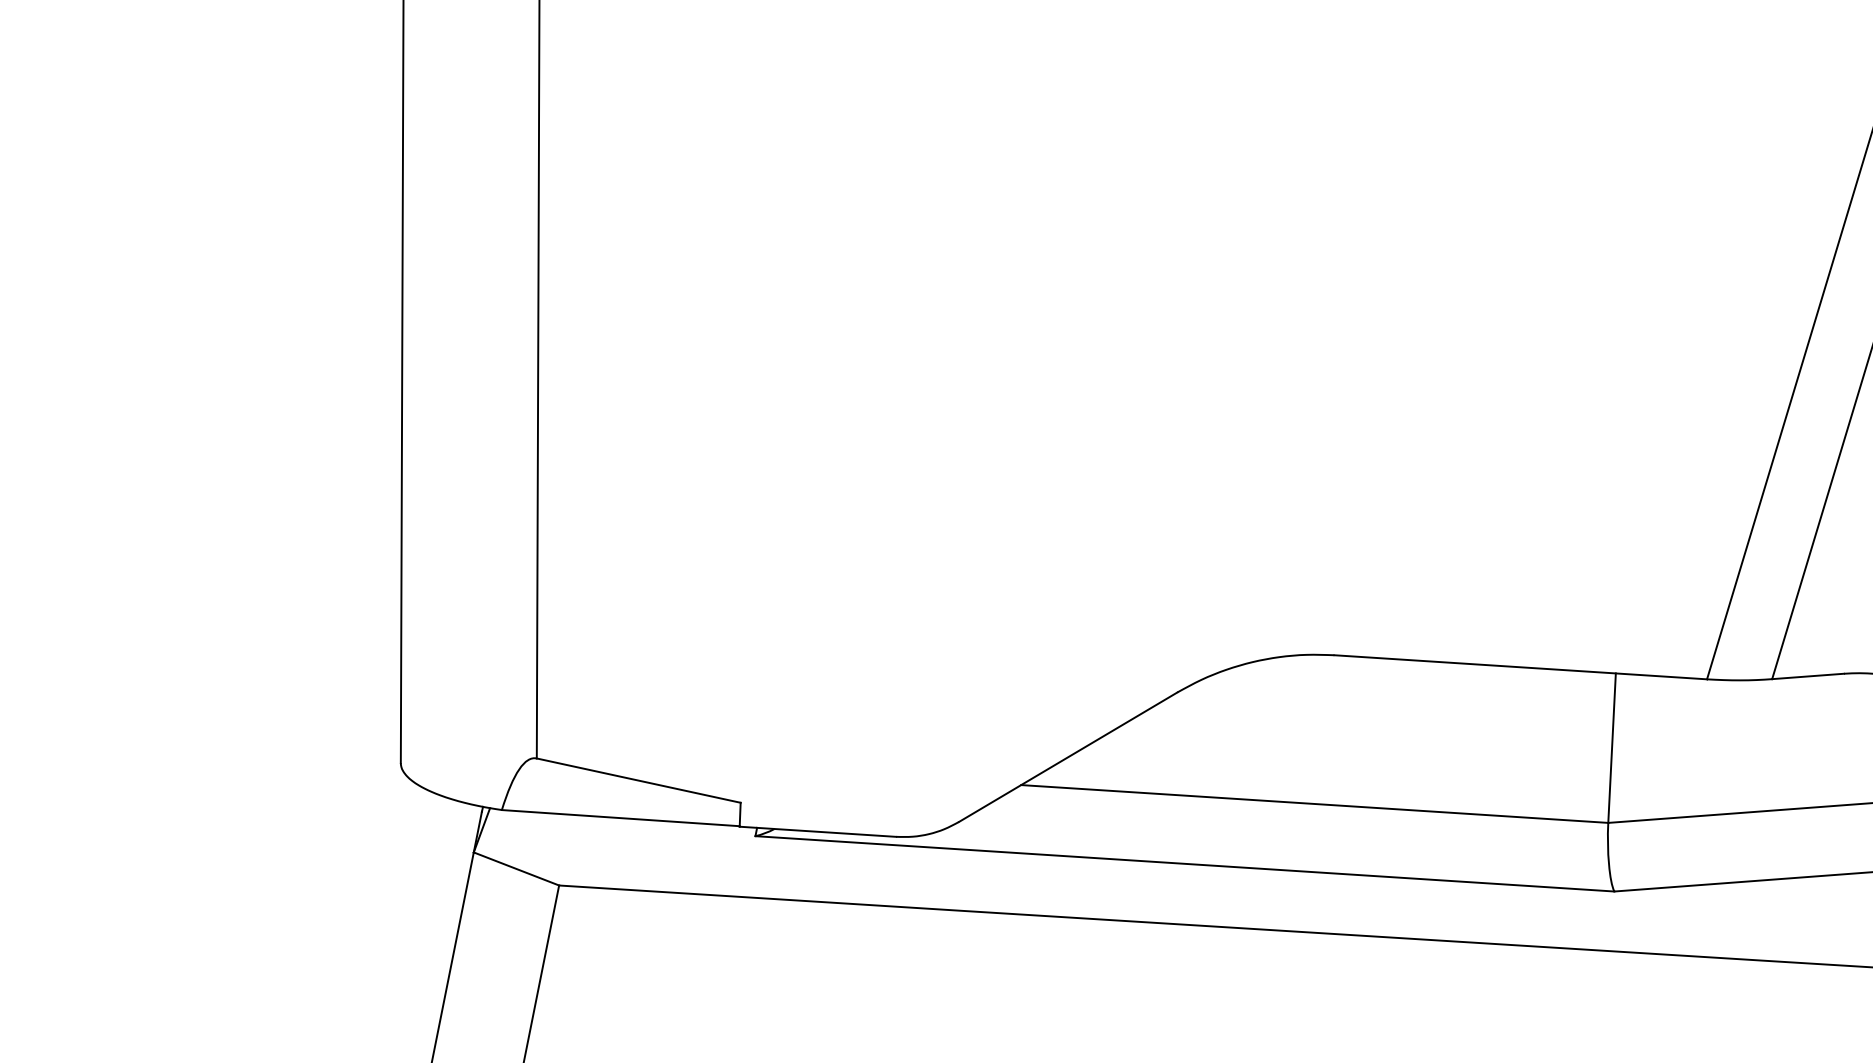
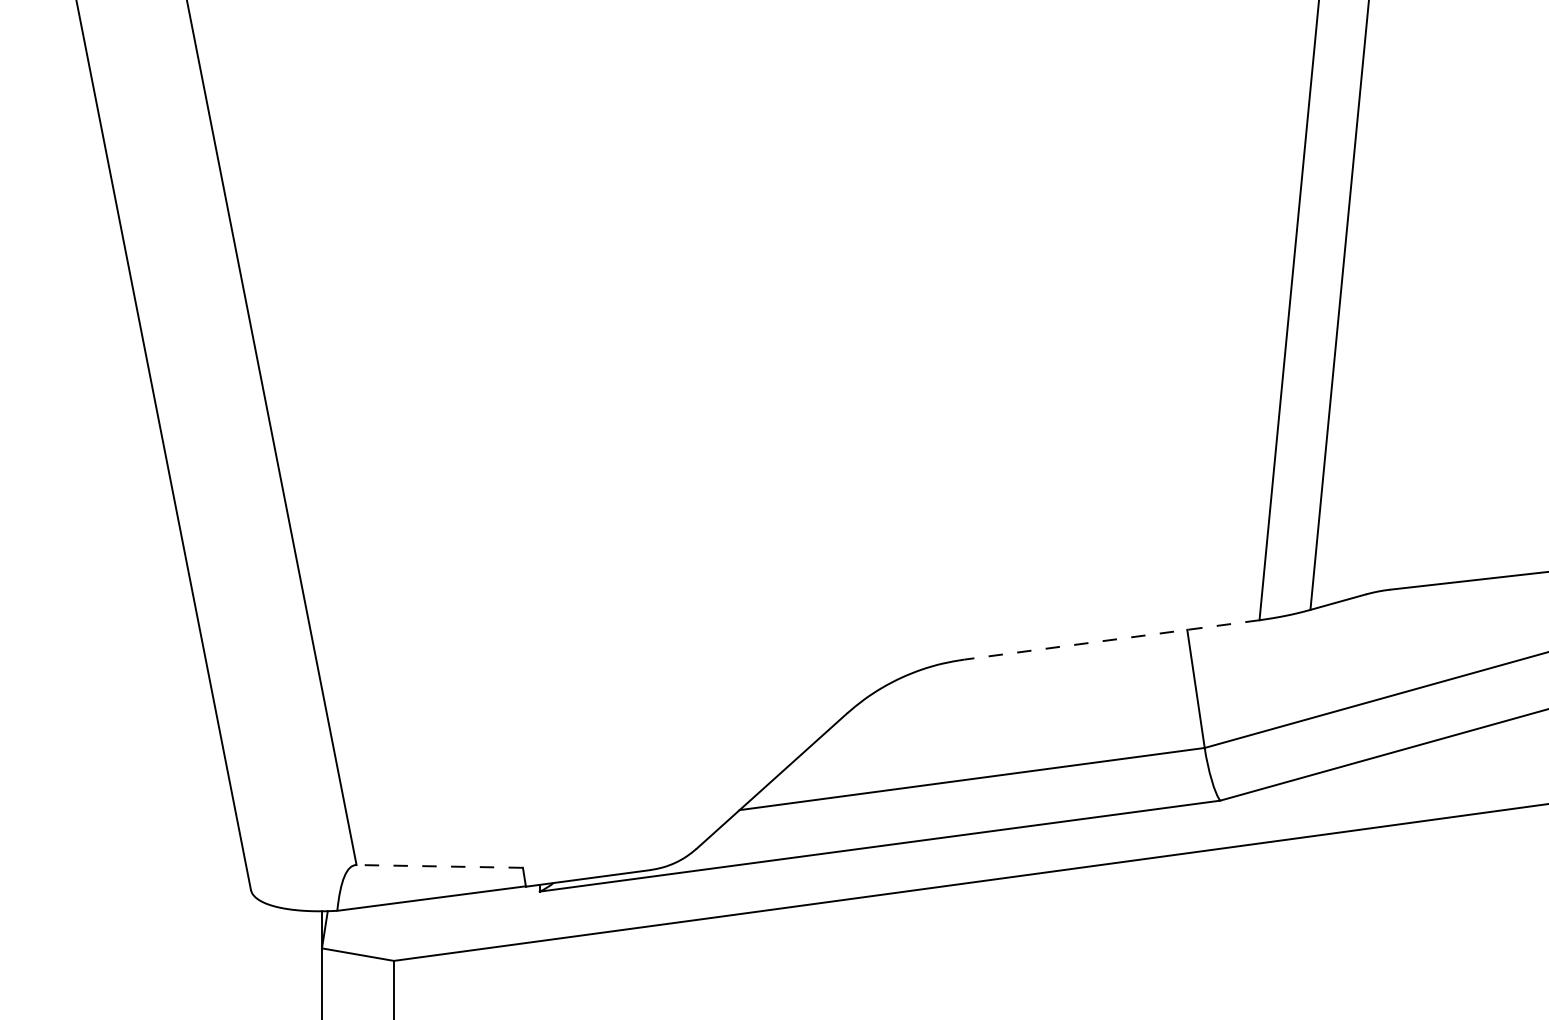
line: (1520, 666) -> (1111, 639), solid -> dashed
line: (638, 780) -> (439, 866), solid -> dashed

